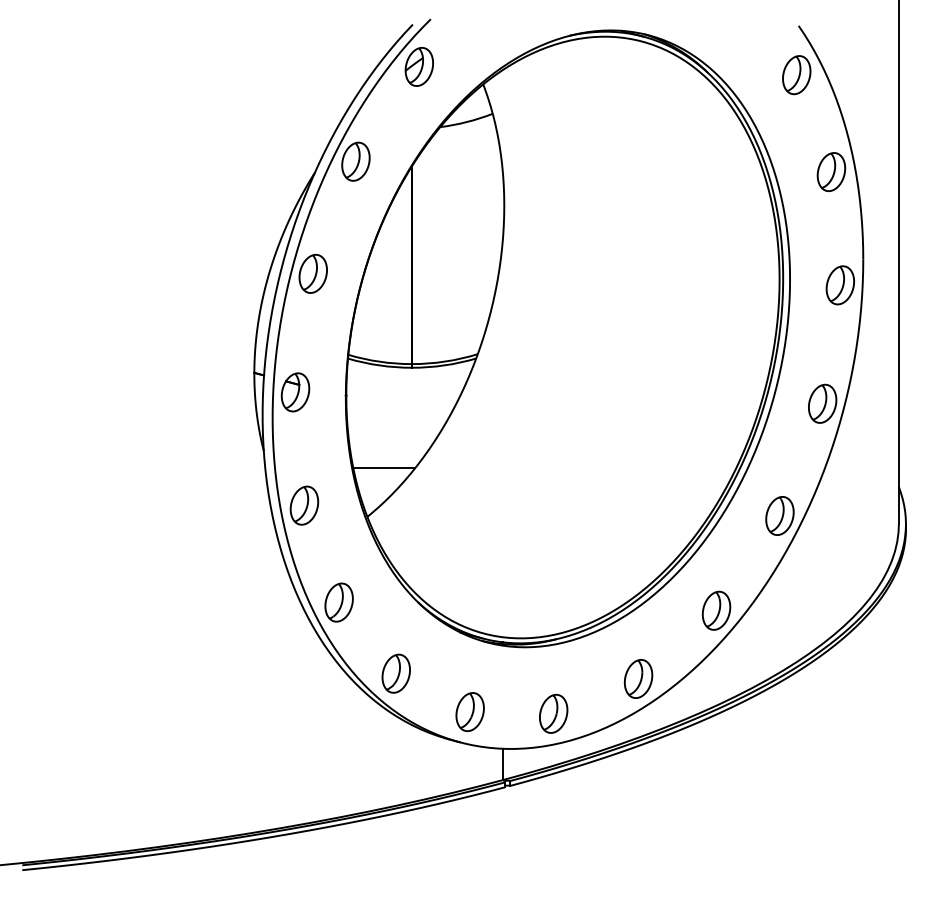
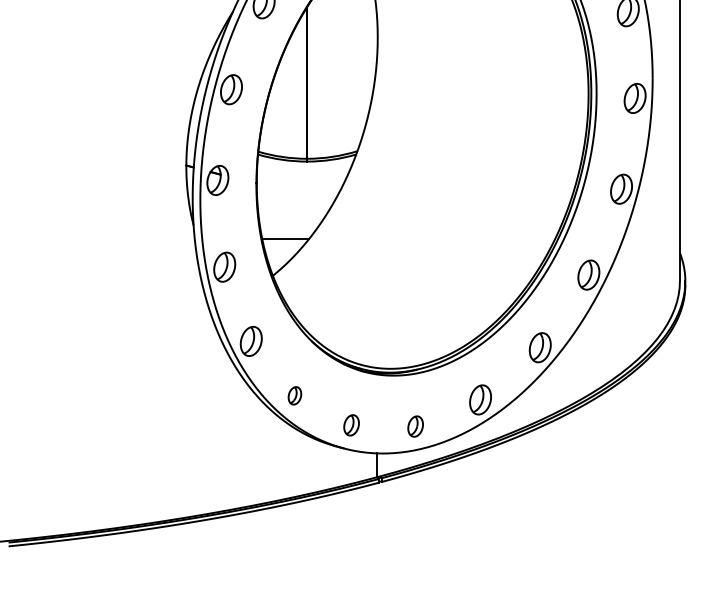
part: (395, 673) -> (294, 395), size x0.6
part: (469, 712) -> (351, 425), size x0.7
part: (553, 713) -> (415, 426), size x0.7

